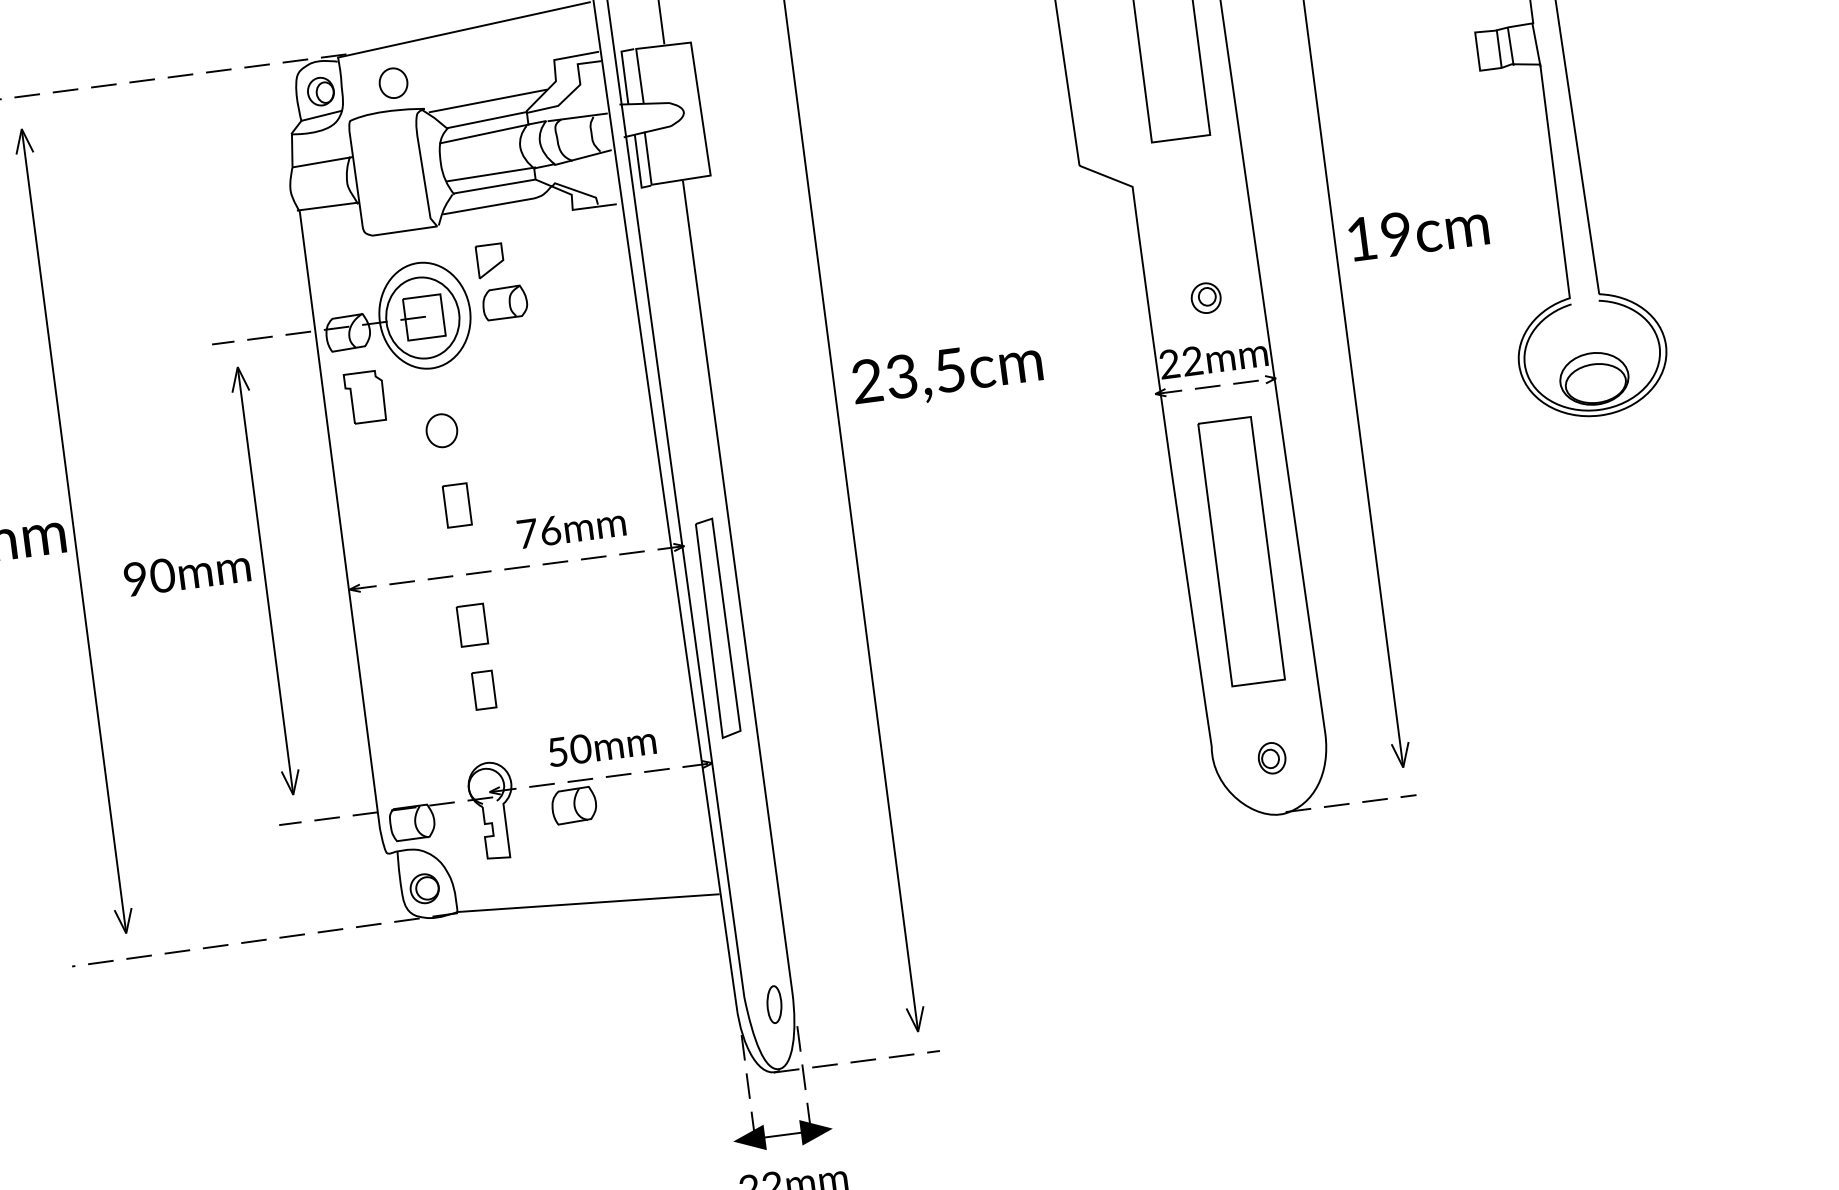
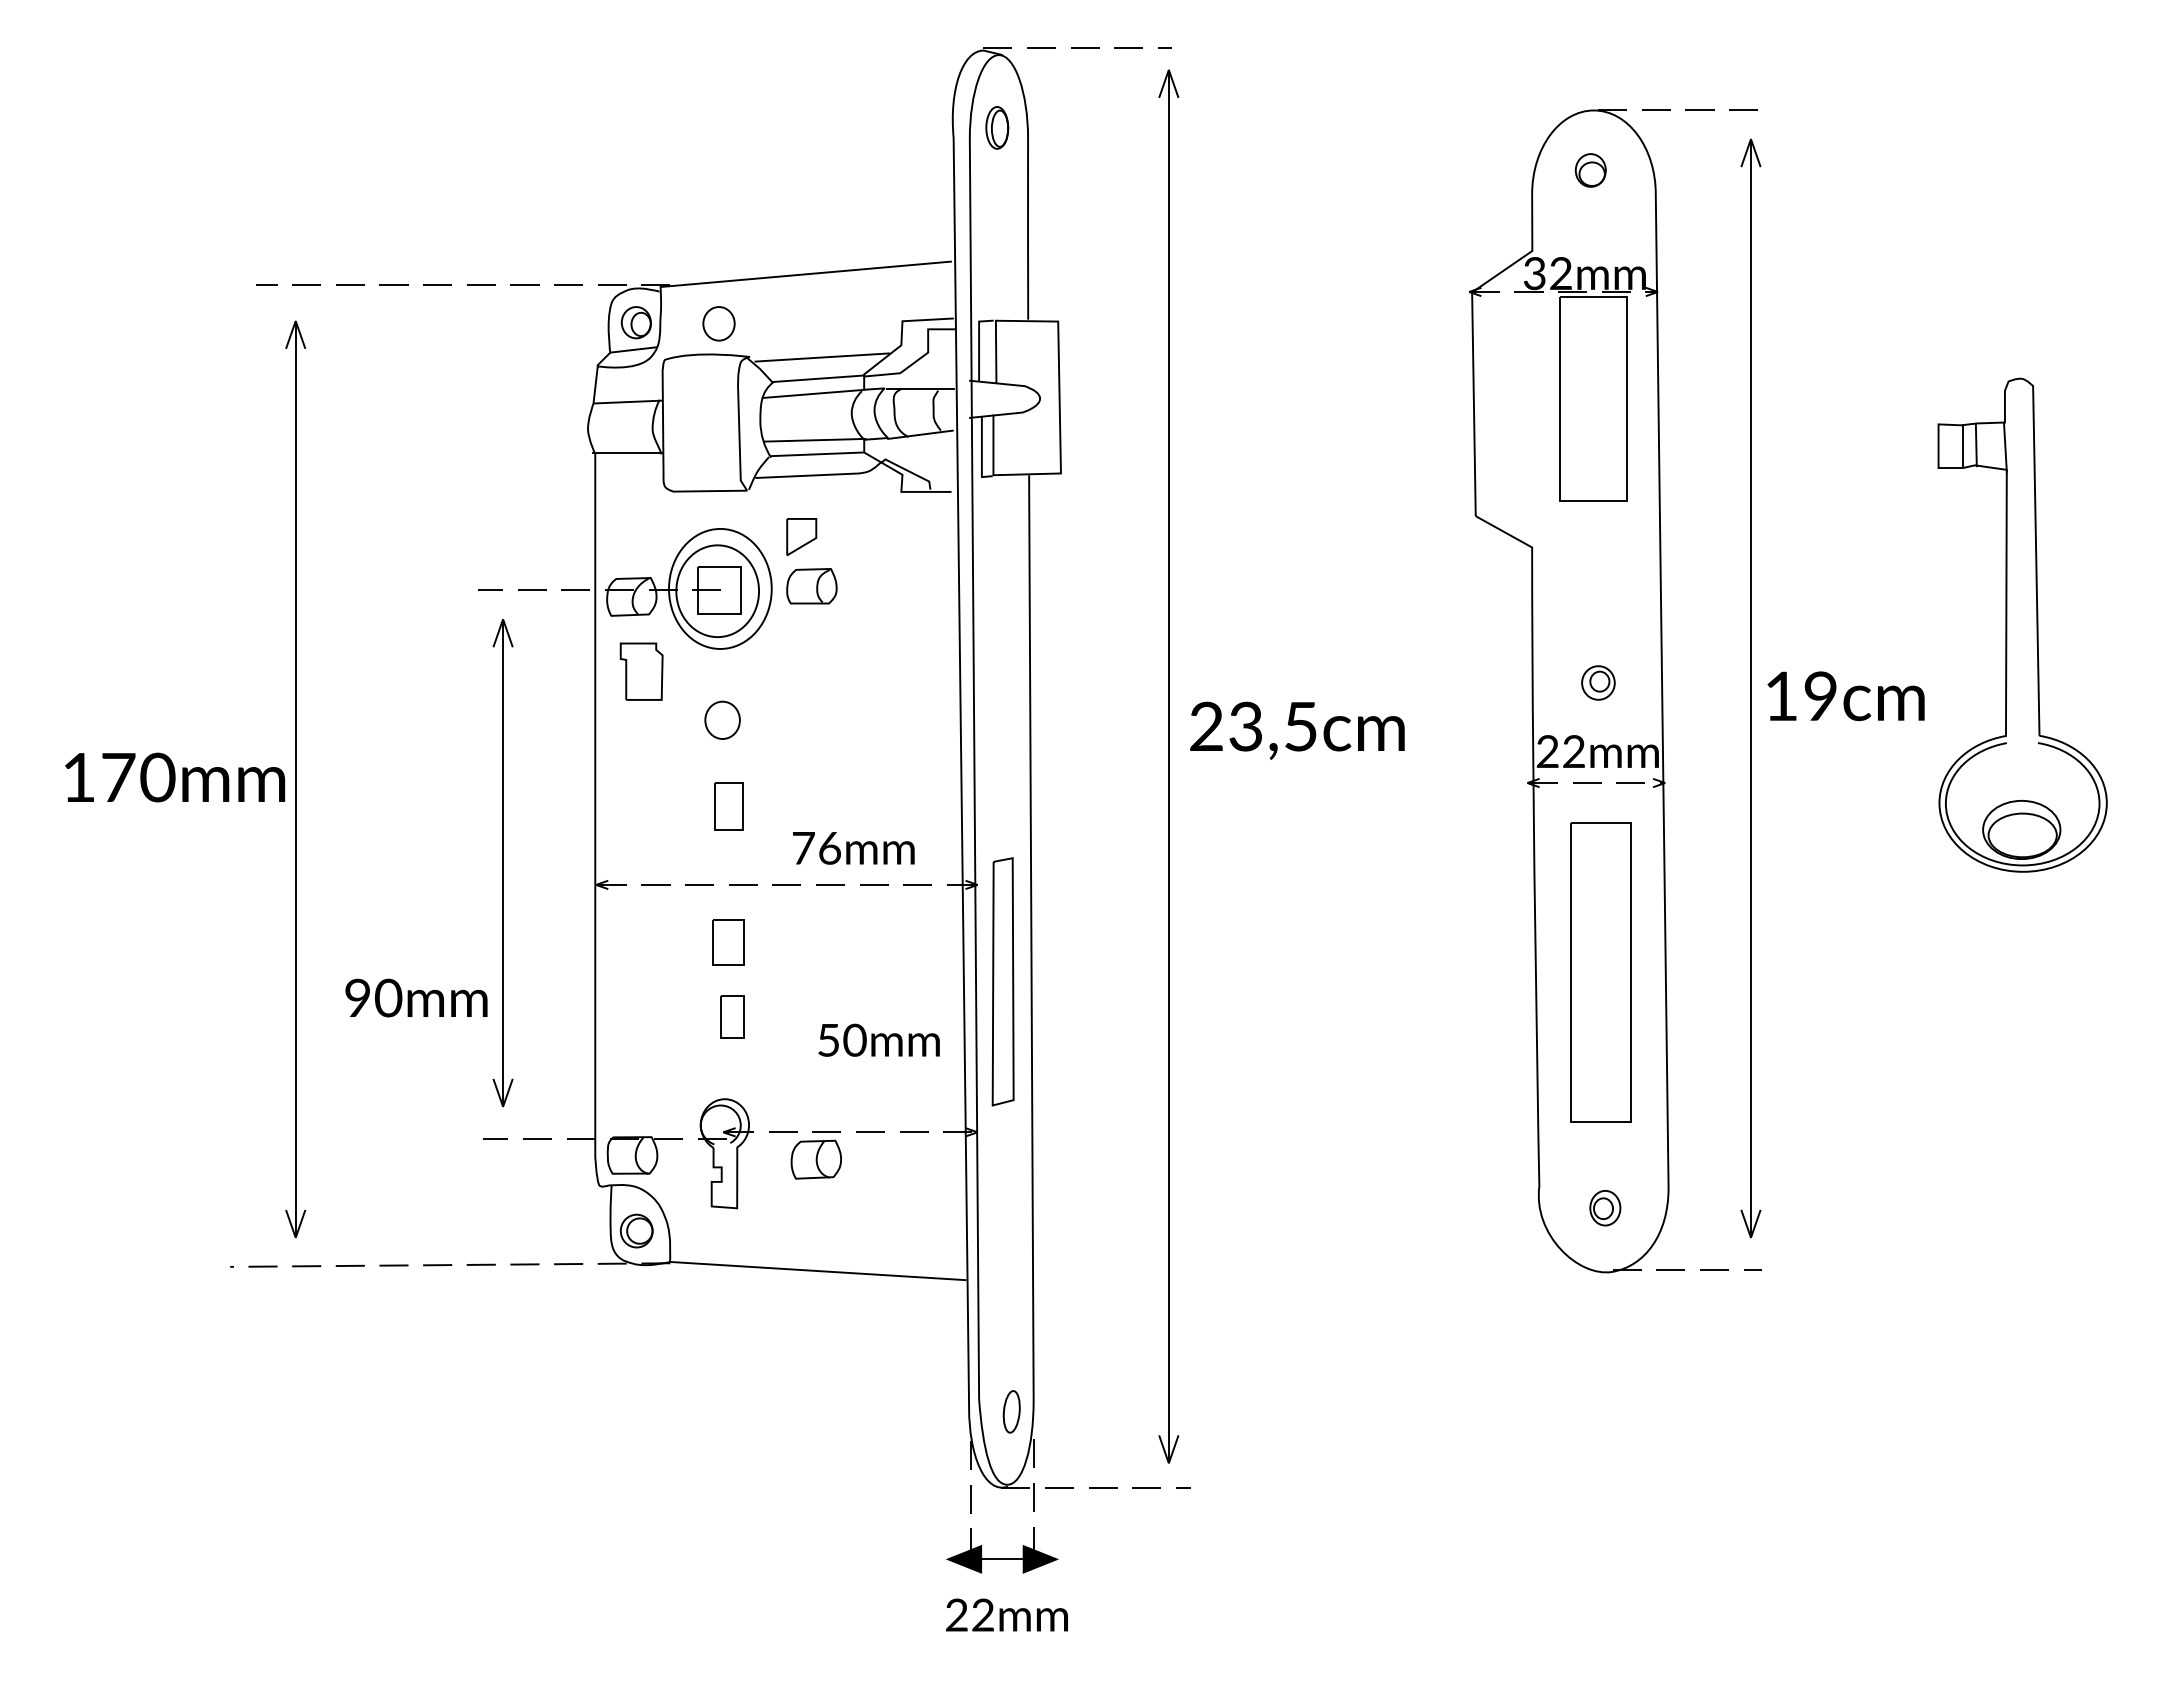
part: (1418, 231) -> (1845, 696), moved
part: (187, 571) -> (416, 997), moved
part: (601, 745) -> (878, 1039), moved

